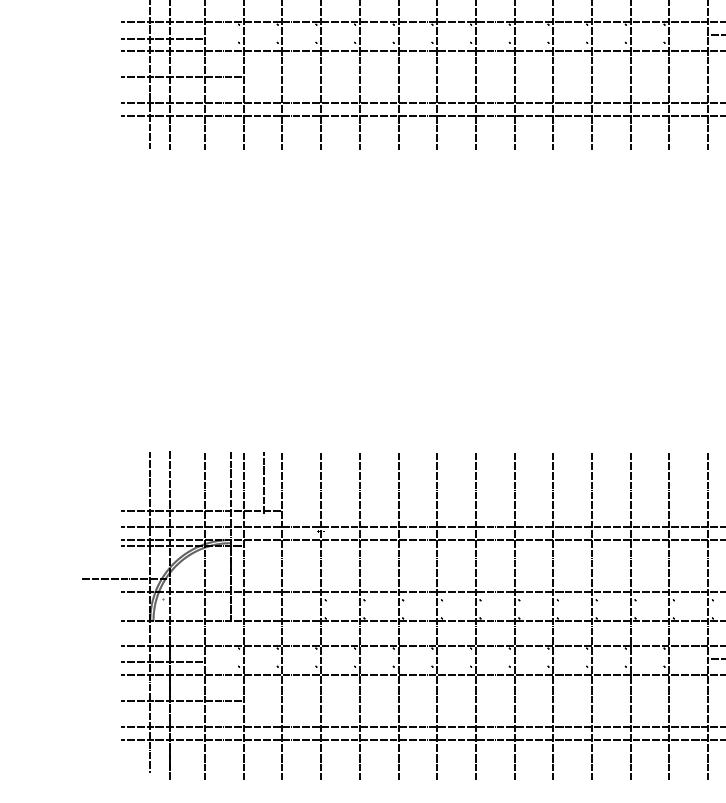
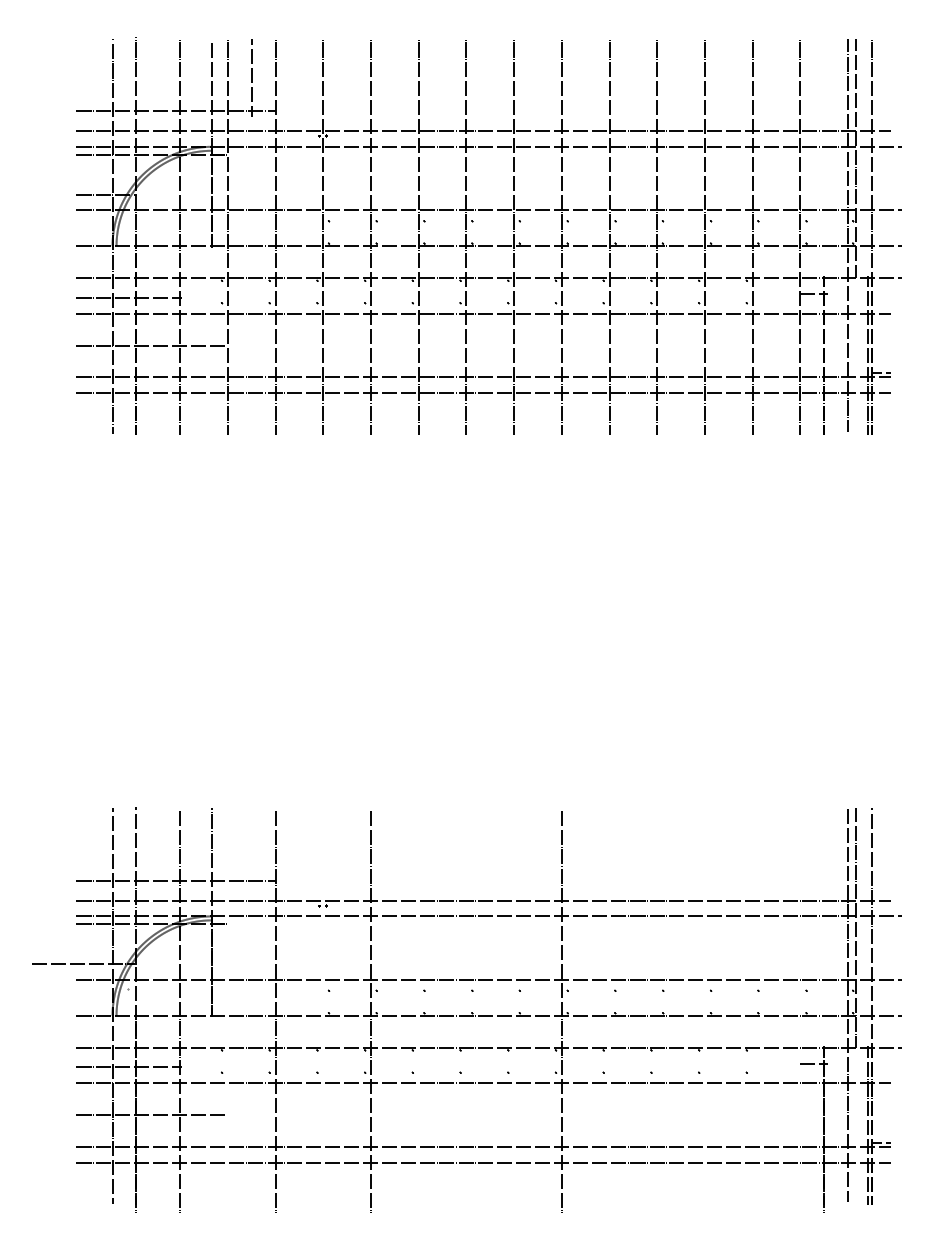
line: (263, 484) -> (252, 847), removed
line: (243, 616) -> (227, 1010), removed
line: (321, 616) -> (323, 1010), removed
line: (398, 616) -> (418, 1010), removed
line: (437, 616) -> (466, 1010), removed
line: (476, 616) -> (514, 1010), removed
line: (553, 616) -> (609, 1010), removed
line: (592, 616) -> (657, 1010), removed
line: (630, 616) -> (704, 1010), removed
line: (669, 616) -> (752, 1010), removed
line: (708, 616) -> (800, 1010), removed

